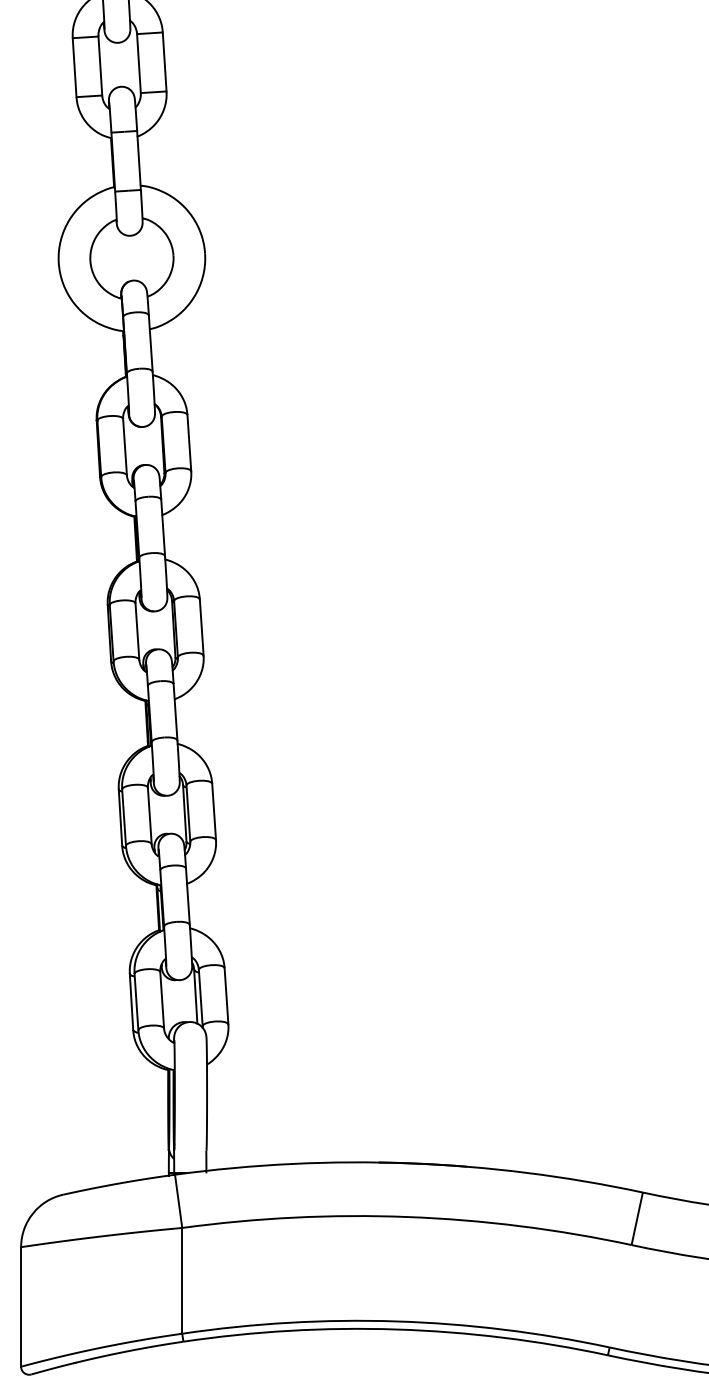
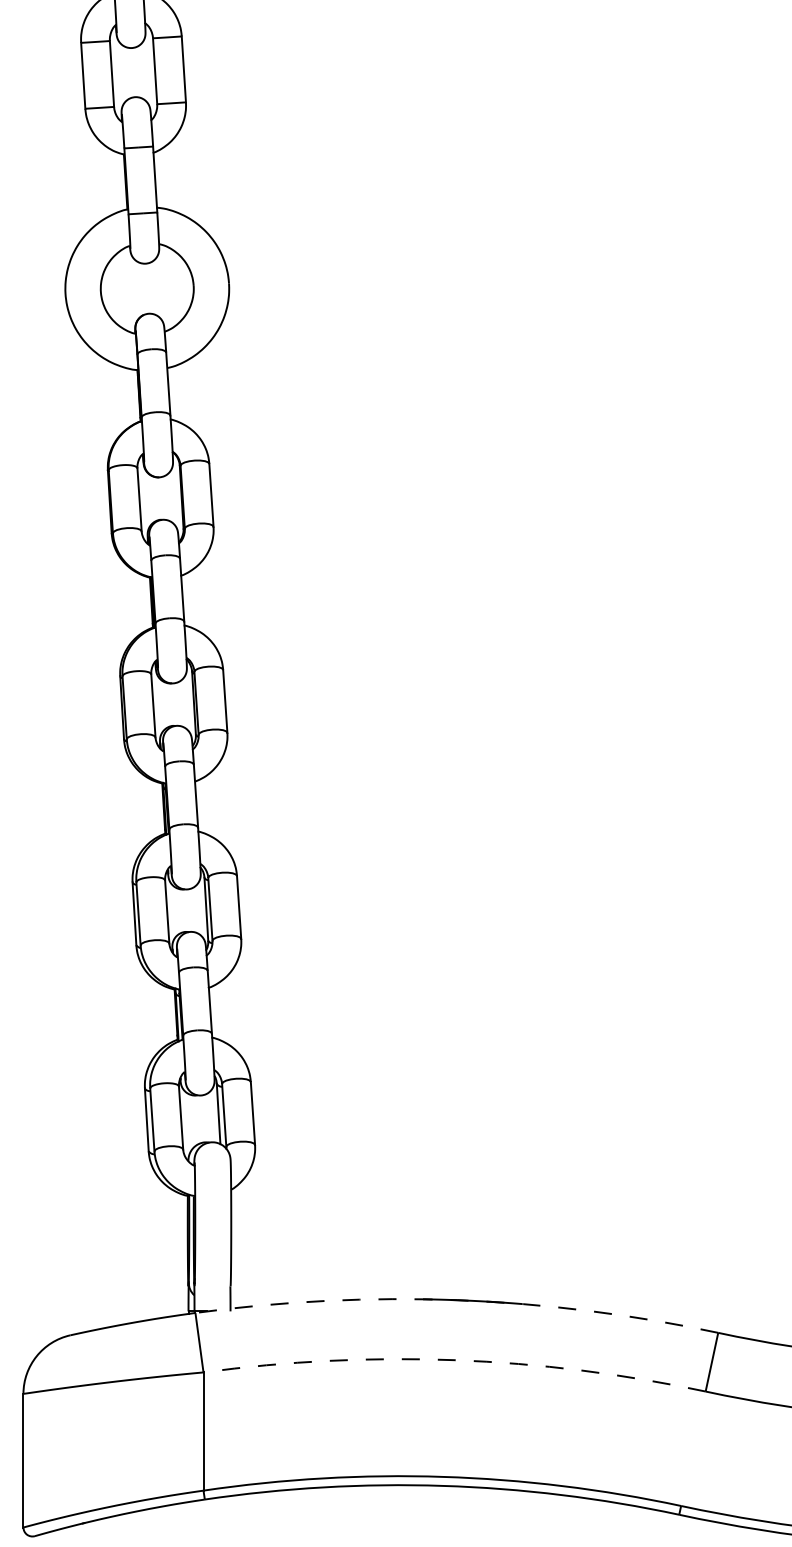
arc: (409, 1163) -> (457, 1300), solid -> dashed
arc: (407, 1217) -> (455, 1360), solid -> dashed

